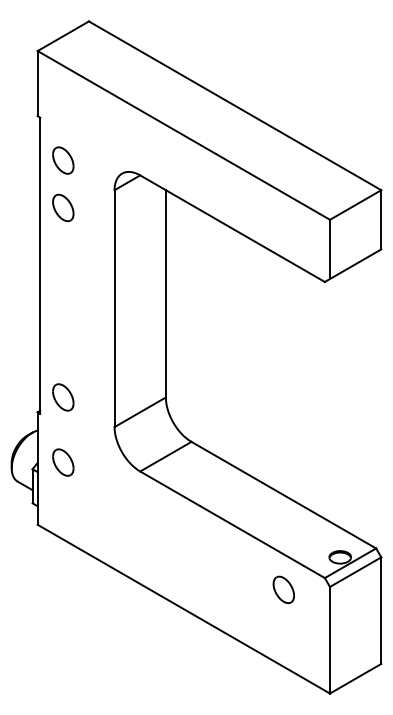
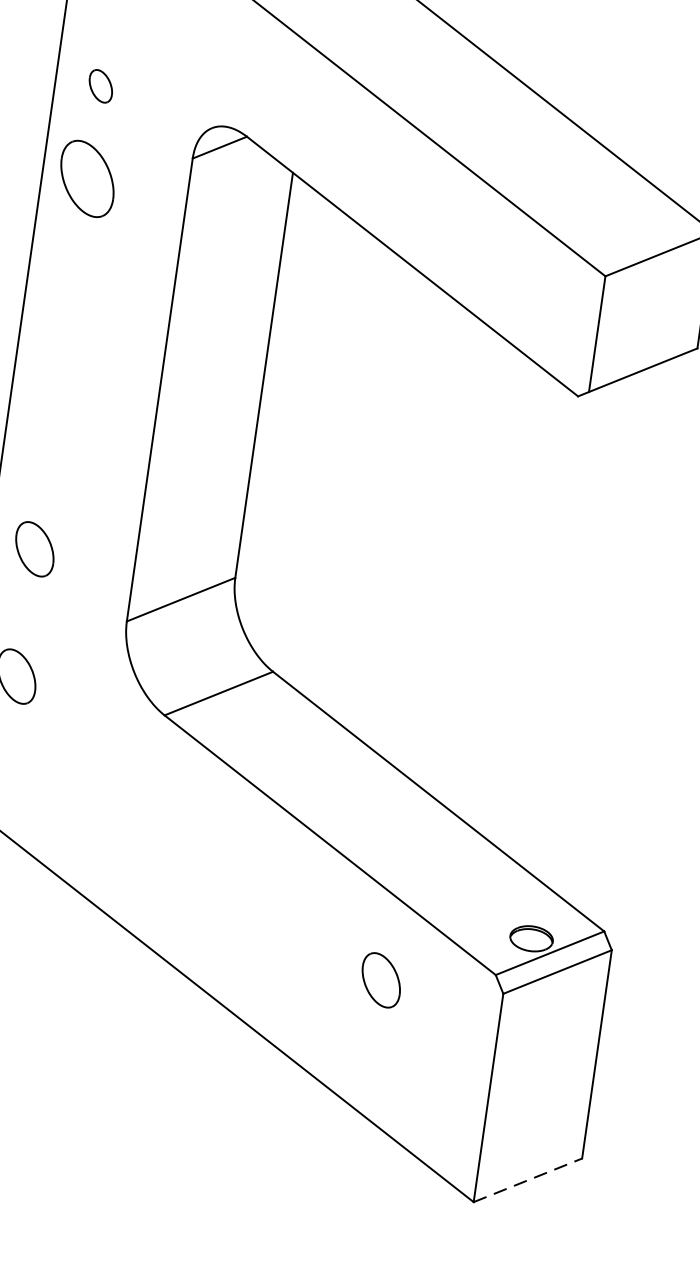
part: (63, 160) -> (101, 86), size x0.6
part: (63, 207) -> (88, 178), size x1.4
part: (283, 589) -> (380, 979), moved
line: (355, 678) -> (527, 1179), solid -> dashed

